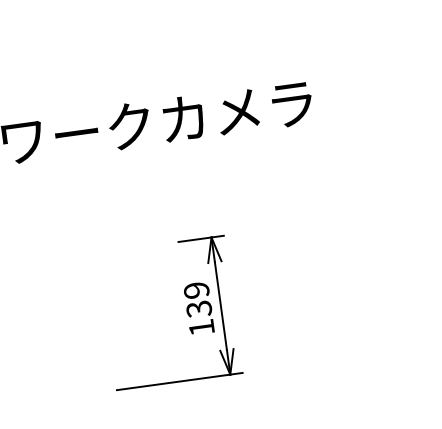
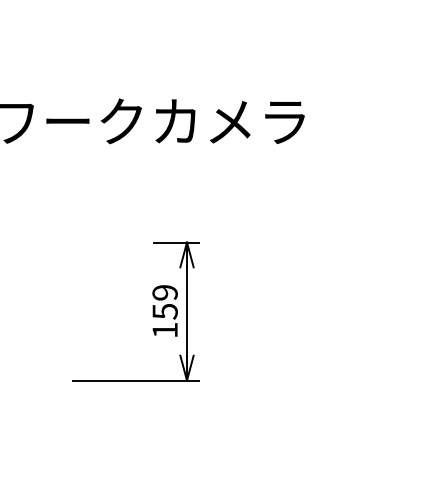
text: (198, 309) -> (164, 311), 139 -> 159

